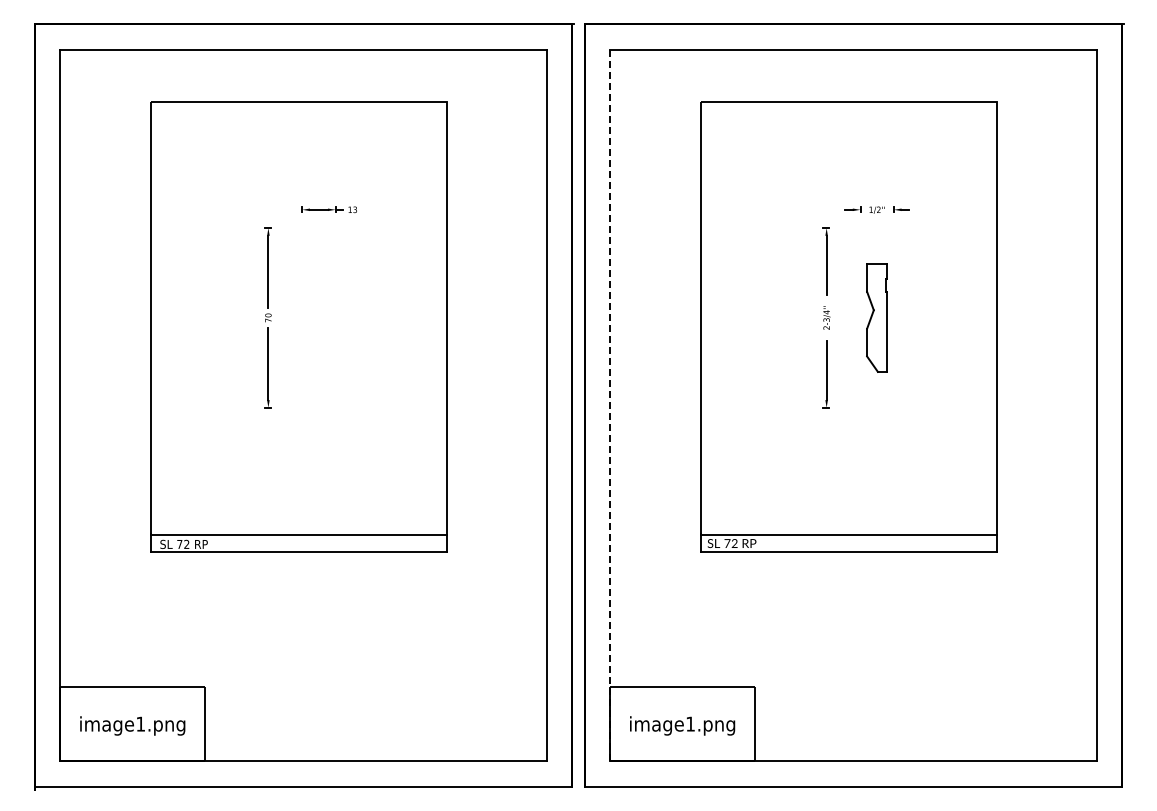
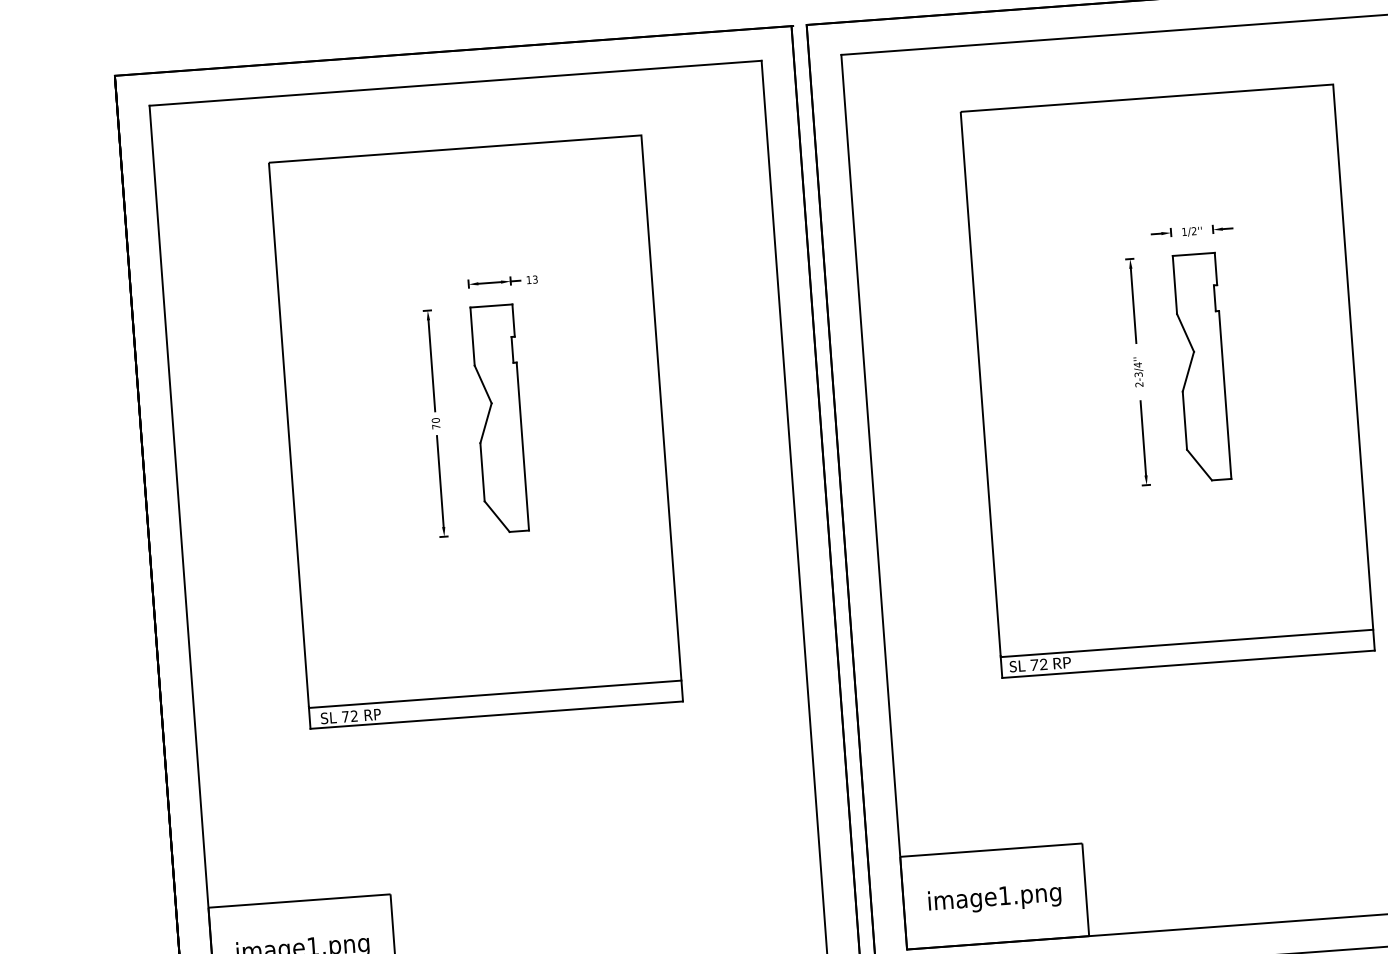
part: (318, 317) -> (499, 418), added
part: (876, 317) -> (1201, 366), size x1.67
line: (610, 405) -> (874, 502), dashed -> solid

